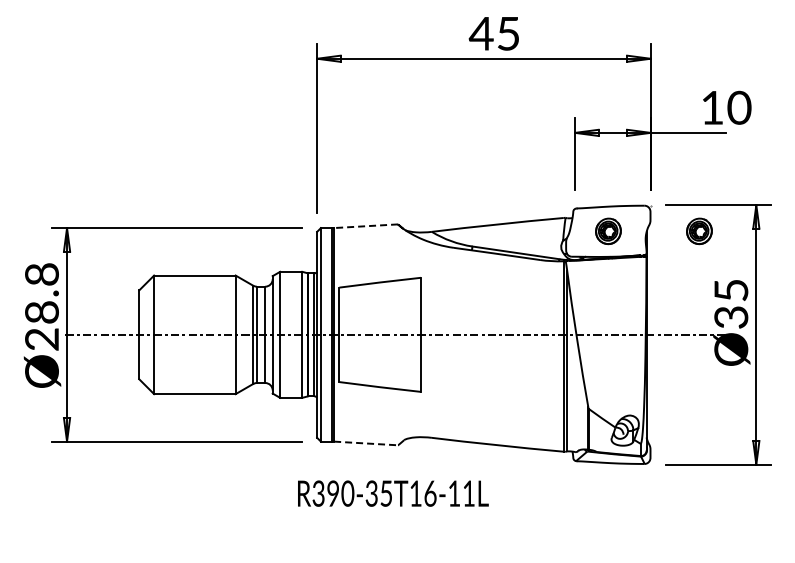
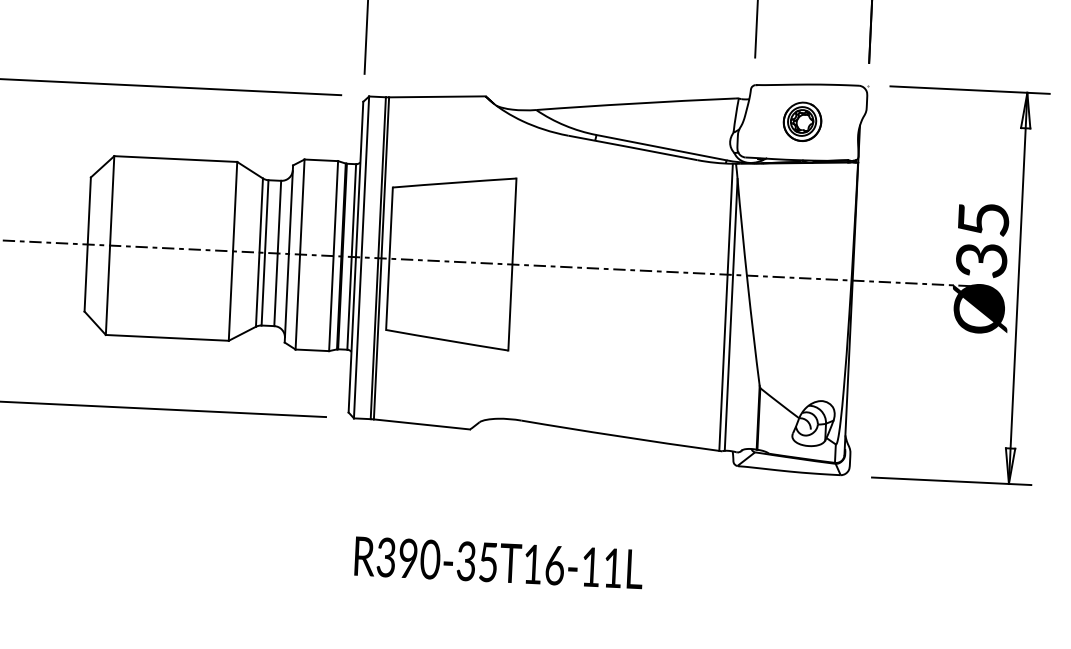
line: (365, 226) -> (436, 97), dashed -> solid
part: (699, 231) -> (939, 128), removed
line: (366, 443) -> (422, 424), dashed -> solid
text: (393, 493) -> (499, 562), moved

